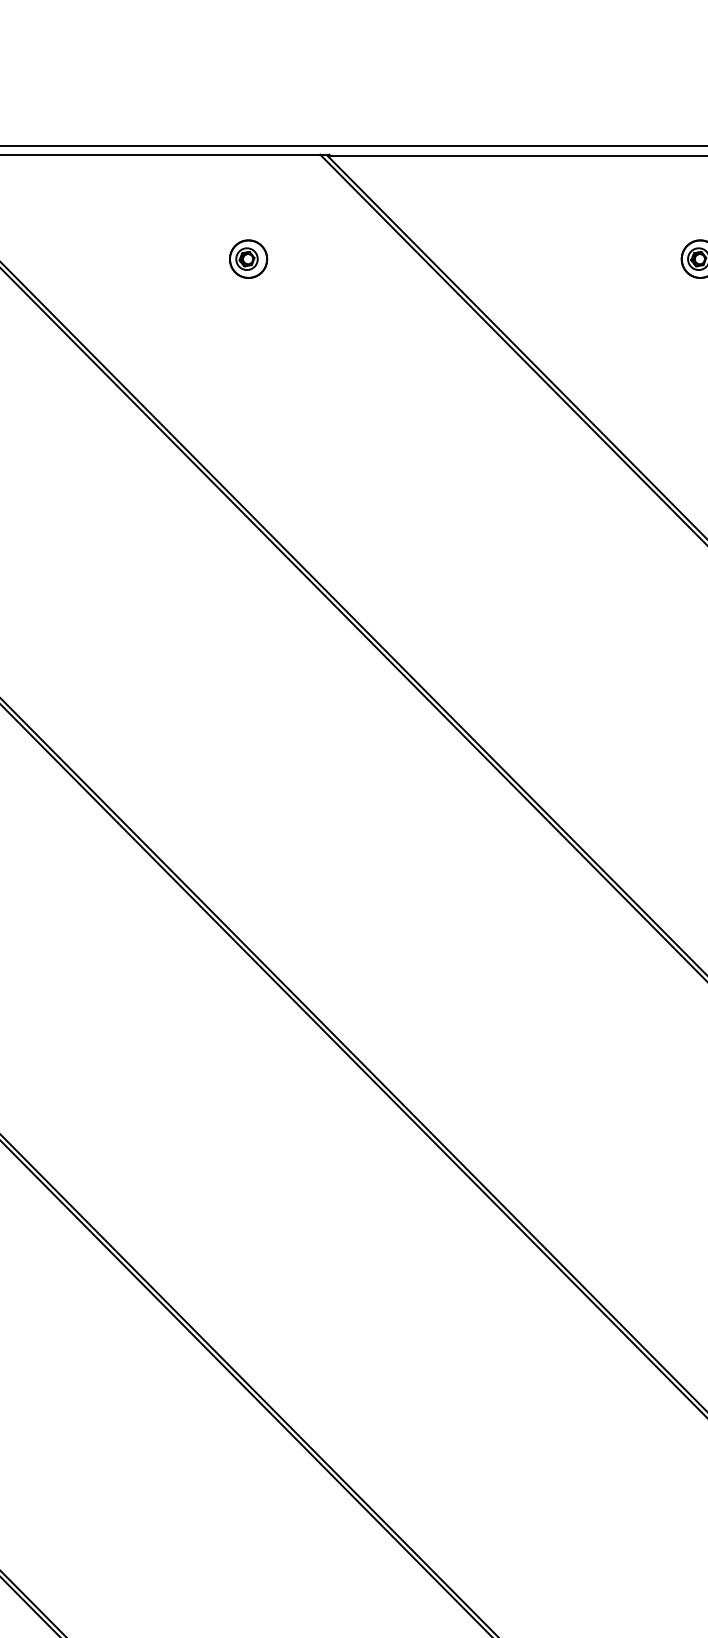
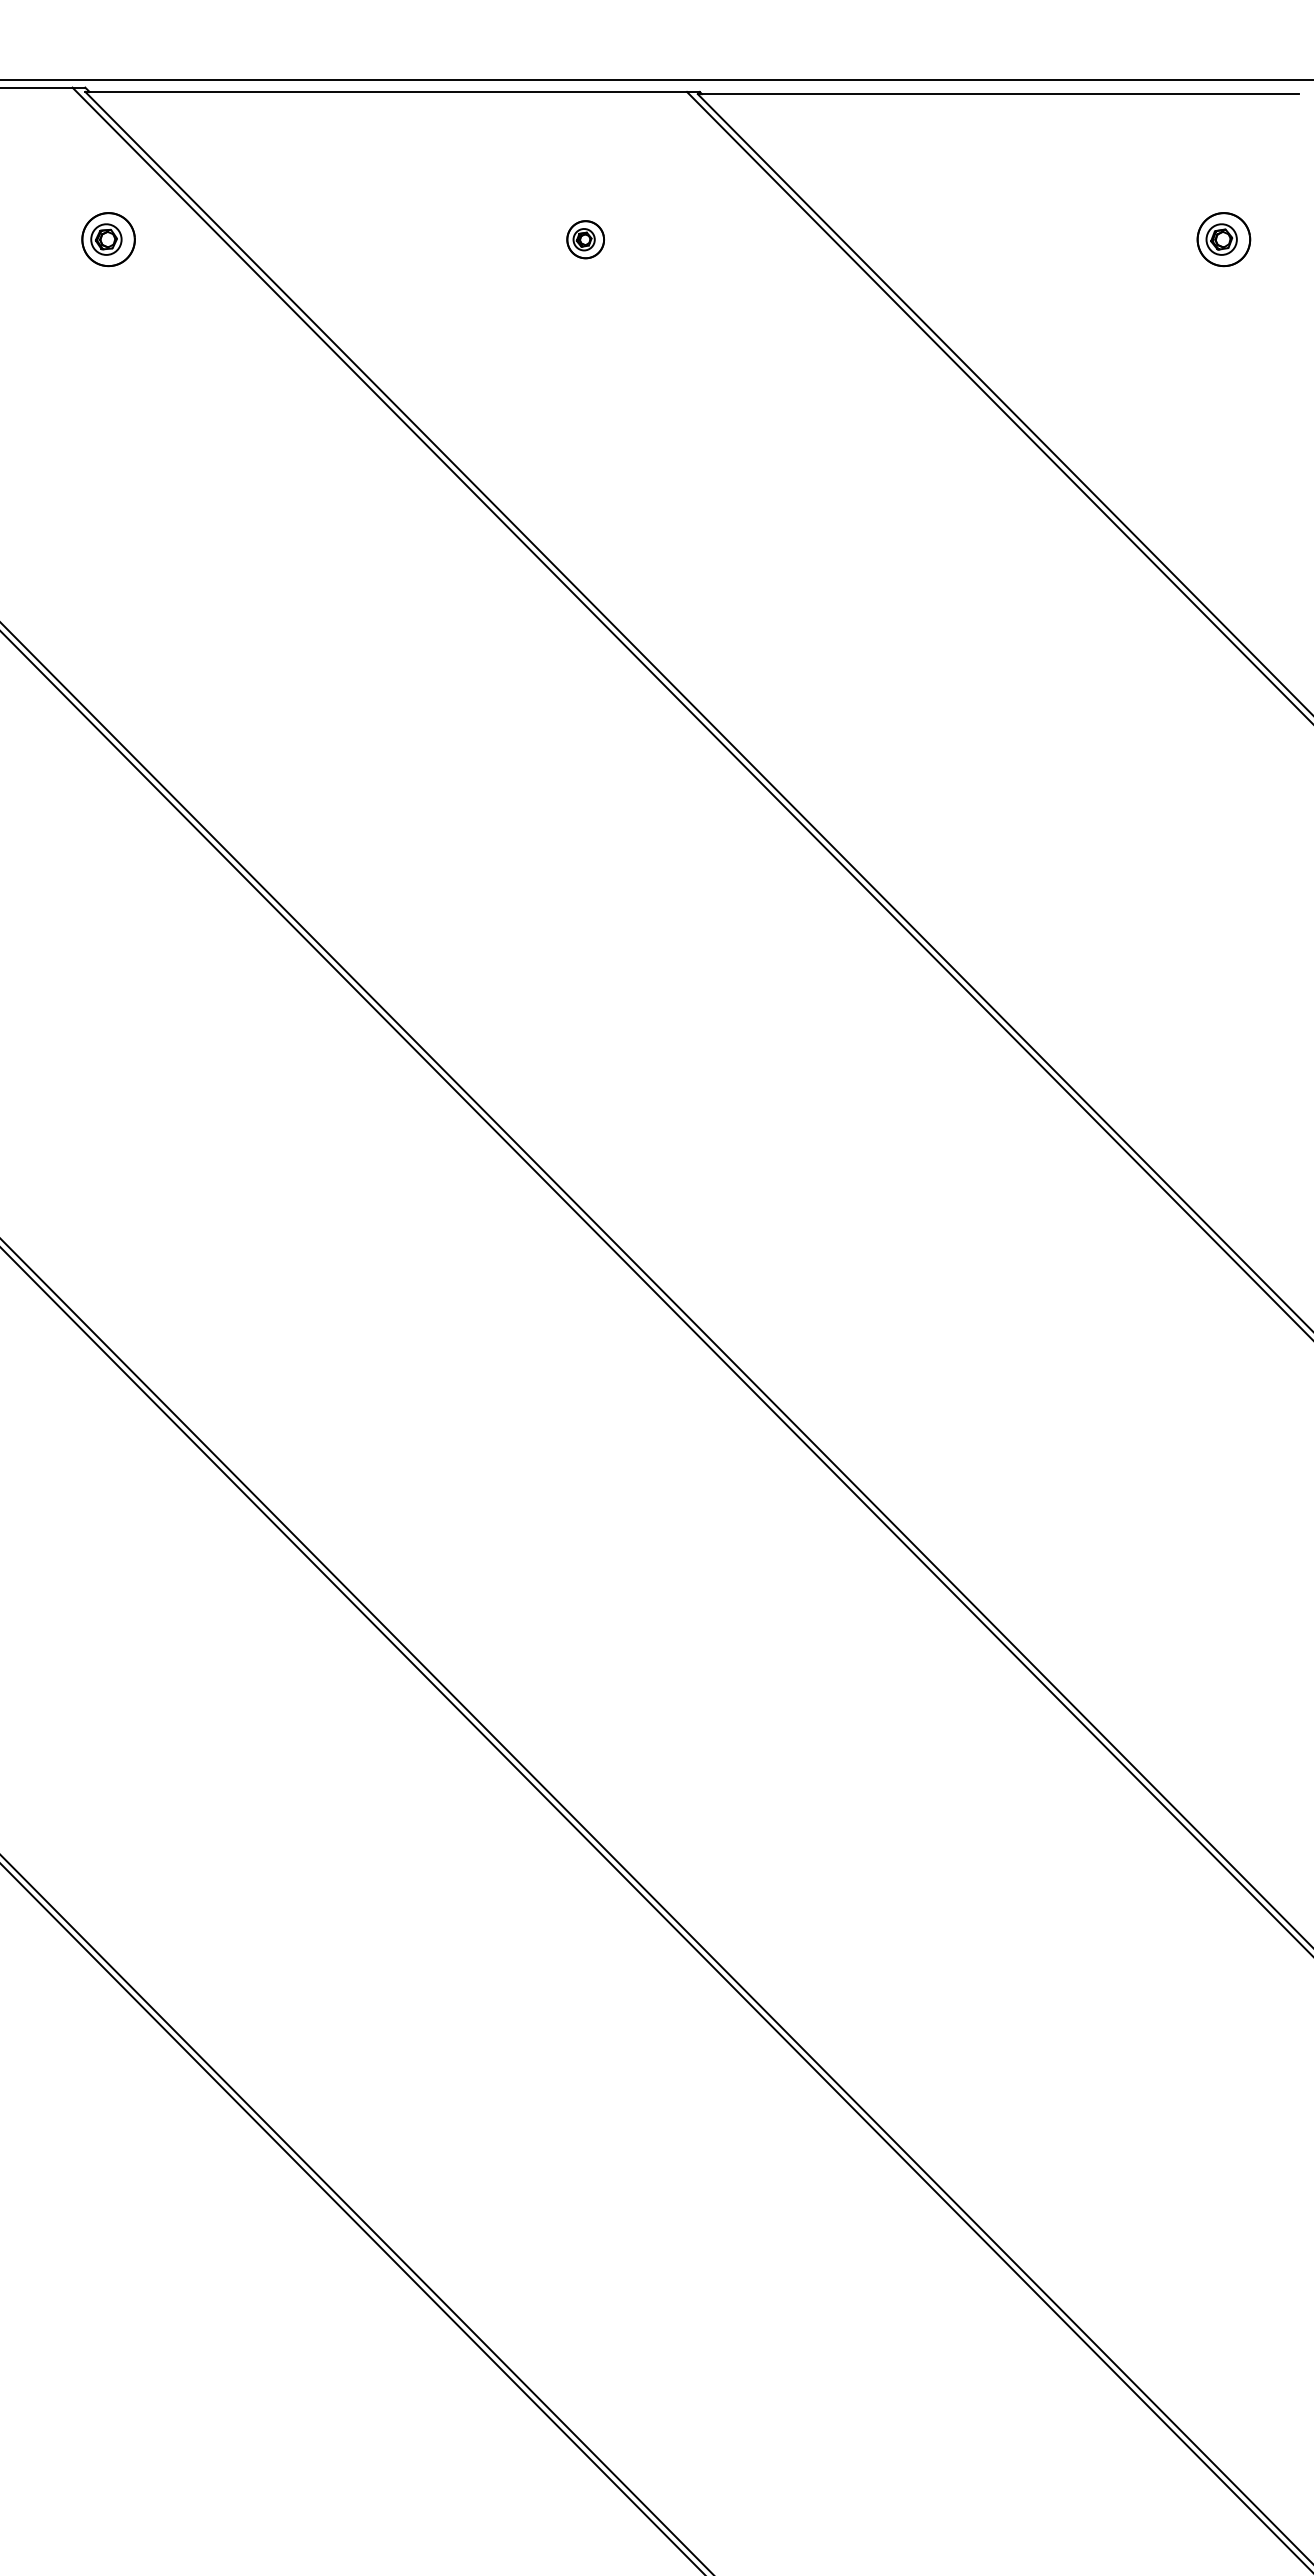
part: (248, 259) -> (585, 239), size x0.7

